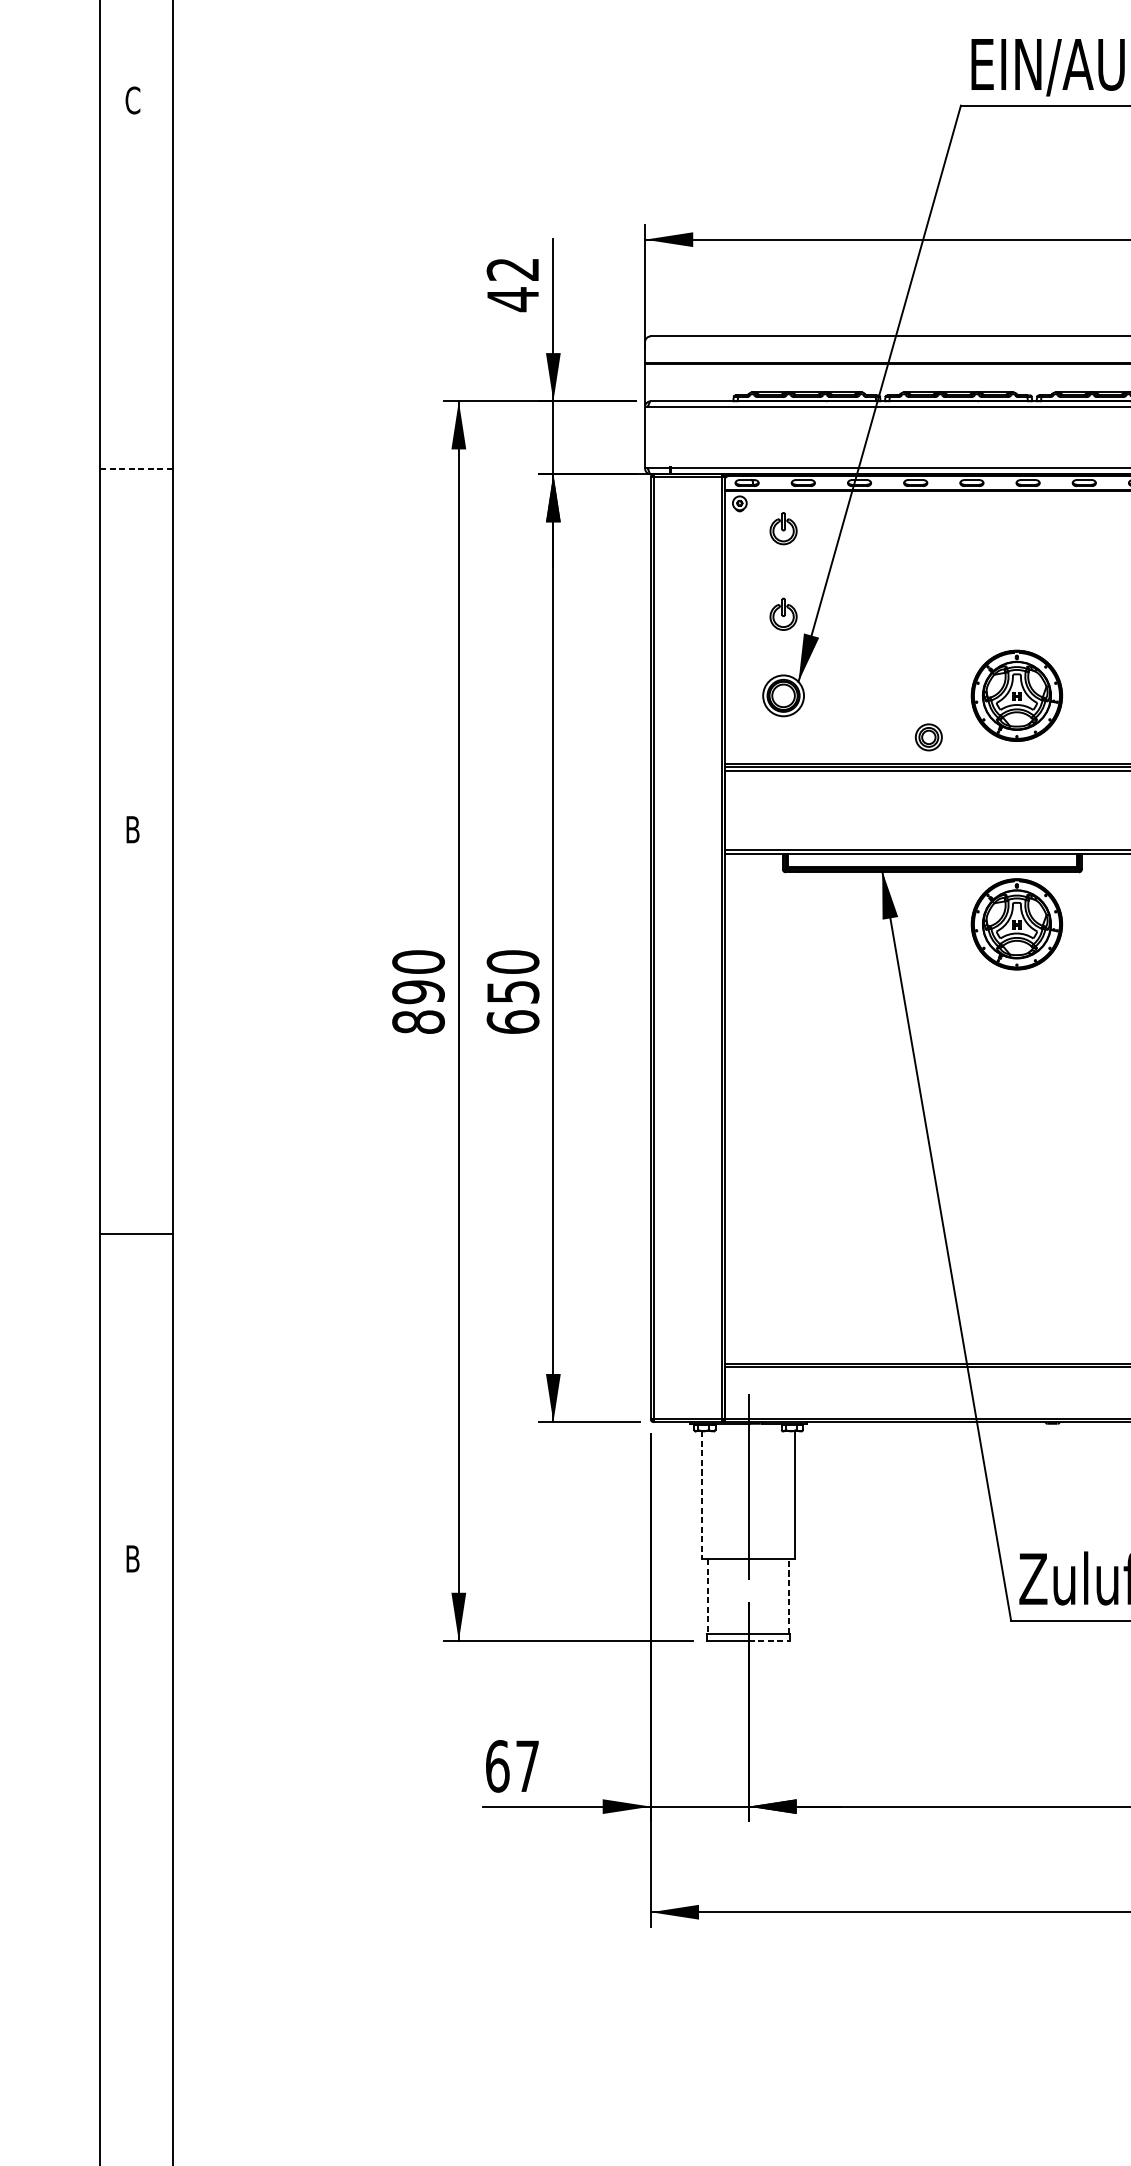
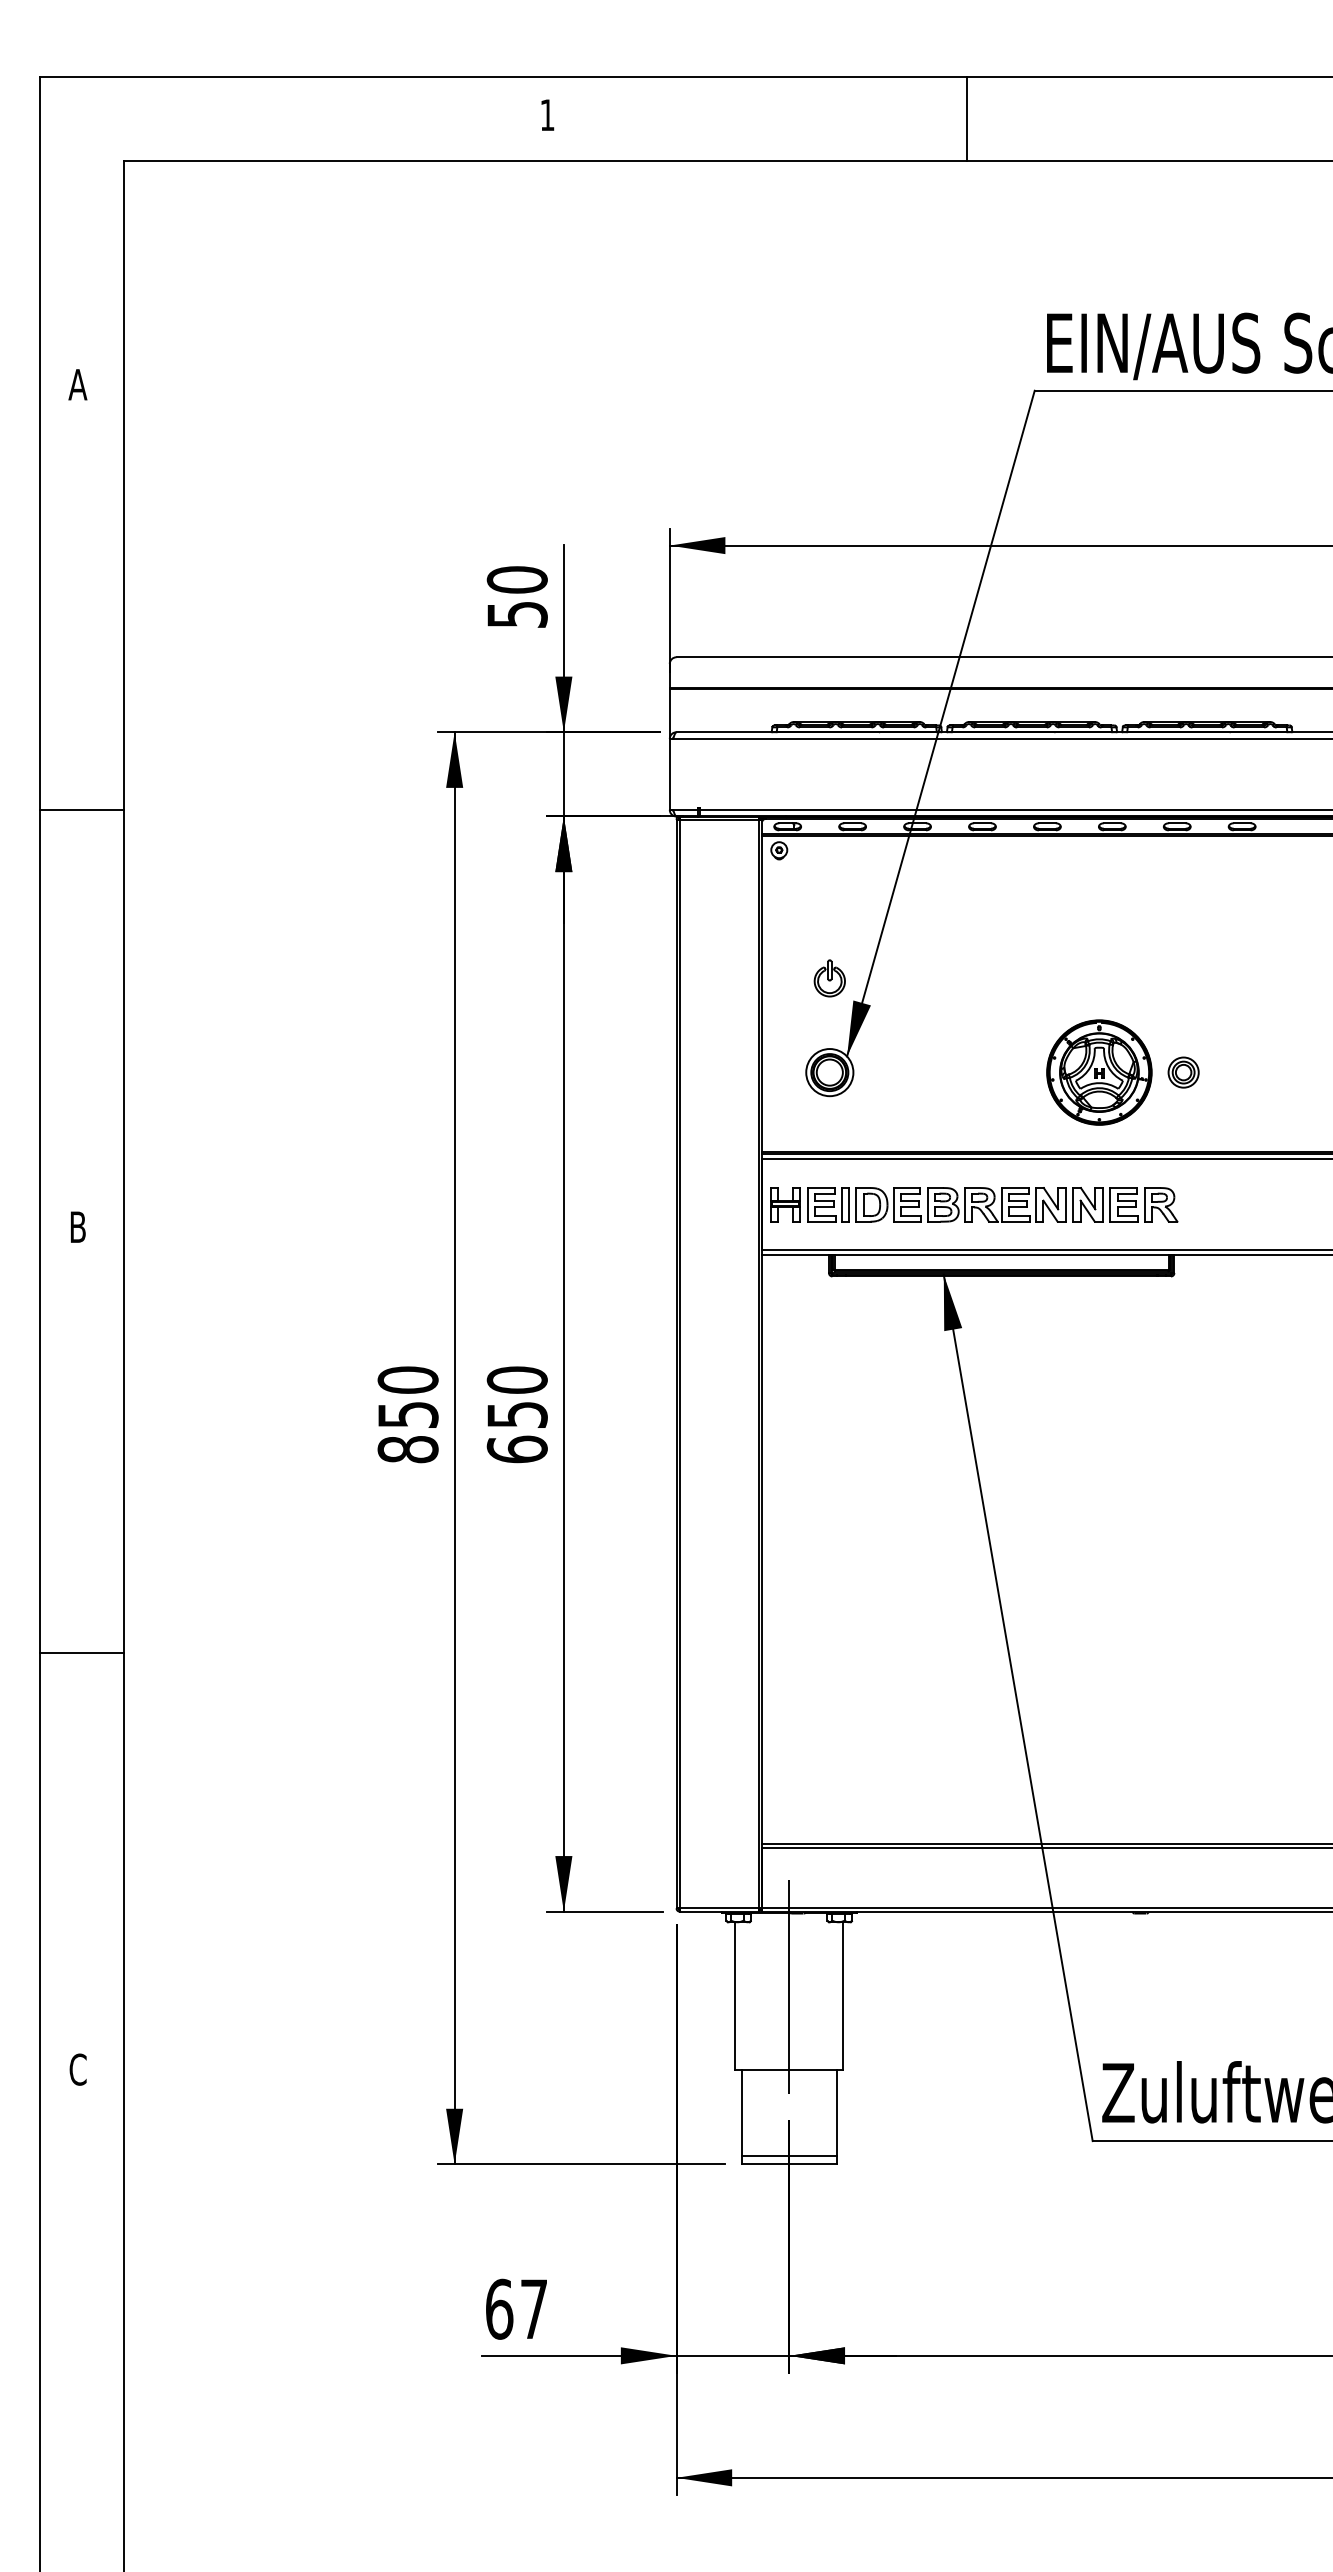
text: (132, 100) -> (77, 384), C -> A
text: (512, 284) -> (516, 597), 42 -> 50
line: (135, 468) -> (81, 810), dashed -> solid
part: (783, 528) -> (829, 879), removed
part: (928, 737) -> (1183, 1072), moved
part: (908, 810) -> (974, 1204), added
part: (1017, 924) -> (1099, 1336), removed
text: (418, 991) -> (407, 1414), 890 -> 850
line: (135, 1234) -> (81, 1652), moved
line: (701, 1495) -> (735, 1996), dashed -> solid
text: (132, 1558) -> (77, 2069), B -> C
line: (707, 1596) -> (742, 2113), dashed -> solid
line: (789, 1596) -> (836, 2113), dashed -> solid
line: (769, 1641) -> (813, 2164), dashed -> solid

